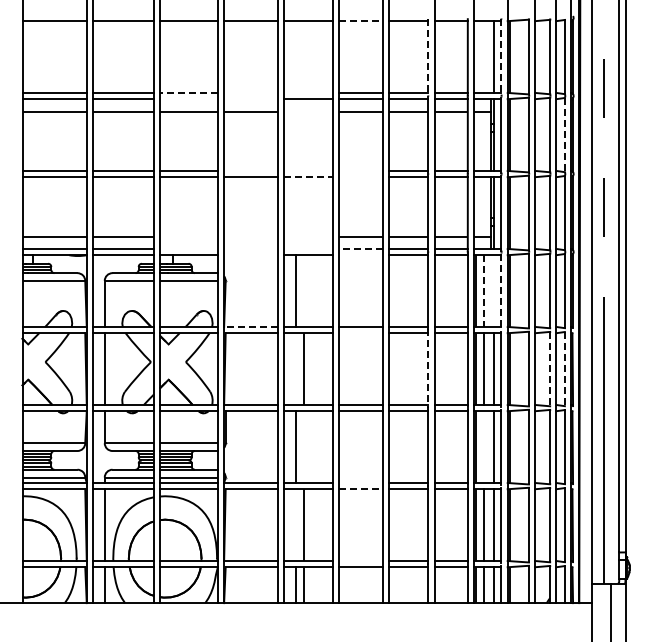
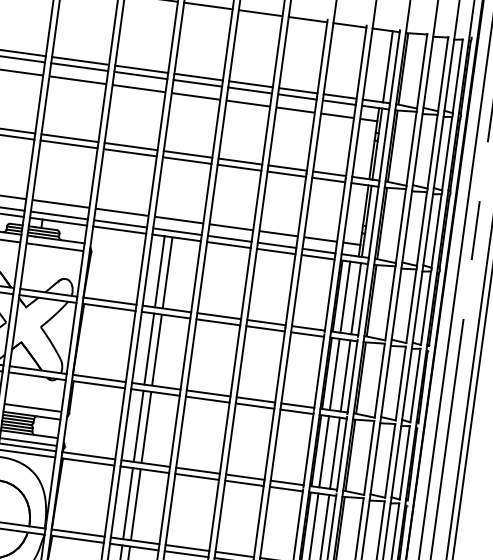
line: (361, 21) -> (261, 13), dashed -> solid
line: (428, 57) -> (322, 58), dashed -> solid
line: (501, 57) -> (394, 68), dashed -> solid
line: (189, 92) -> (81, 60), dashed -> solid
line: (250, 92) -> (141, 68), added
line: (307, 92) -> (197, 76), added
line: (188, 99) -> (79, 67), added
line: (250, 99) -> (140, 75), added
line: (307, 112) -> (195, 96), added
line: (564, 135) -> (446, 154), dashed -> solid
line: (250, 170) -> (130, 146), added
line: (307, 170) -> (187, 153), added
line: (361, 170) -> (240, 161), added
line: (308, 177) -> (187, 160), dashed -> solid
line: (361, 177) -> (239, 168), added
line: (188, 237) -> (60, 204), added
line: (250, 237) -> (121, 212), added
line: (307, 237) -> (178, 220), added
line: (188, 248) -> (58, 214), added
line: (250, 248) -> (120, 223), added
line: (307, 248) -> (176, 231), added
line: (360, 248) -> (229, 238), dashed -> solid
line: (250, 255) -> (119, 230), added
line: (361, 255) -> (229, 245), added
line: (304, 290) -> (168, 272), added
line: (494, 290) -> (356, 298), added
line: (483, 291) -> (345, 297), dashed -> solid
line: (501, 291) -> (363, 300), dashed -> solid
line: (250, 326) -> (109, 300), dashed -> solid
line: (361, 333) -> (218, 322), added
line: (296, 368) -> (149, 348), added
line: (428, 368) -> (280, 366), dashed -> solid
line: (550, 369) -> (401, 383), dashed -> solid
line: (564, 369) -> (414, 385), dashed -> solid
line: (304, 446) -> (146, 426), added
line: (483, 446) -> (324, 451), added
line: (361, 482) -> (198, 470), added
line: (361, 489) -> (197, 477), dashed -> solid
line: (296, 525) -> (128, 504), added
line: (361, 561) -> (187, 548), added

